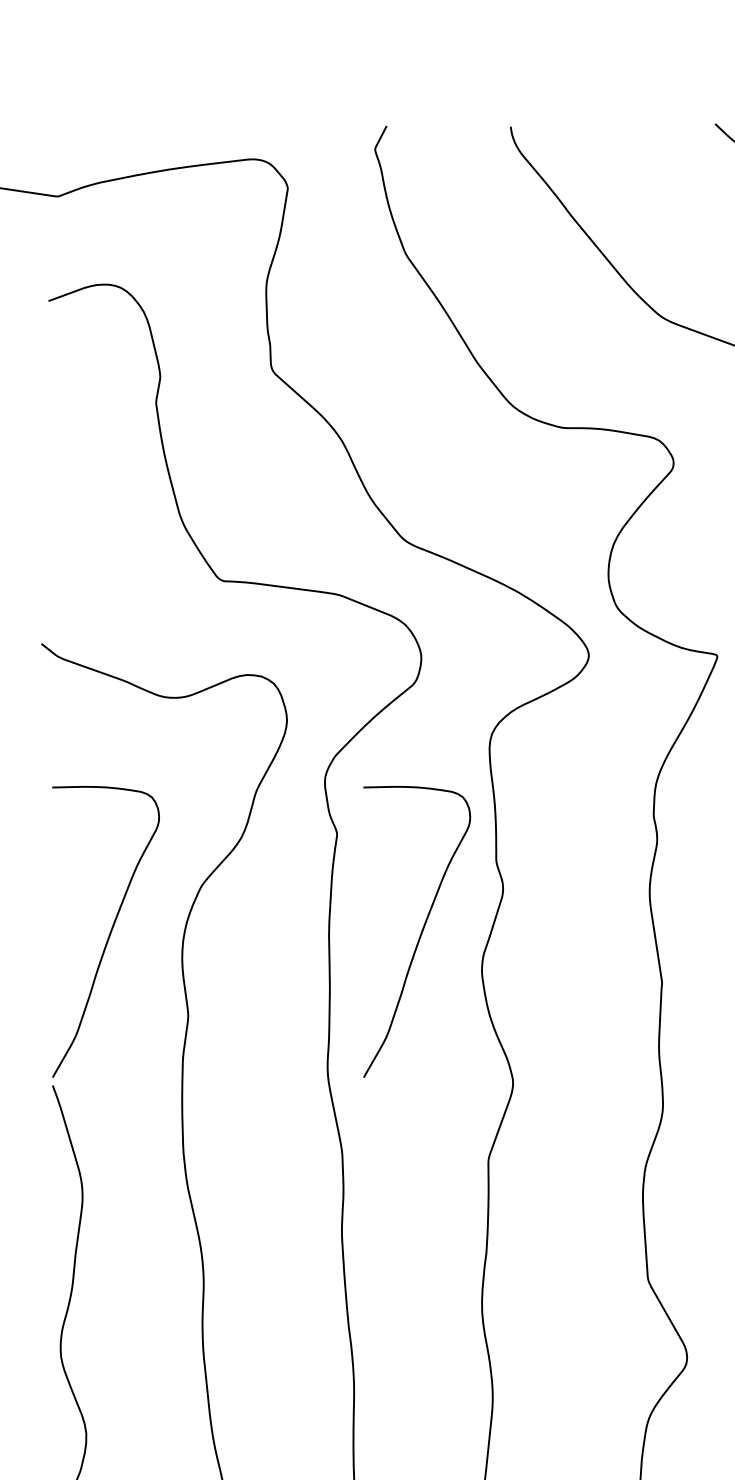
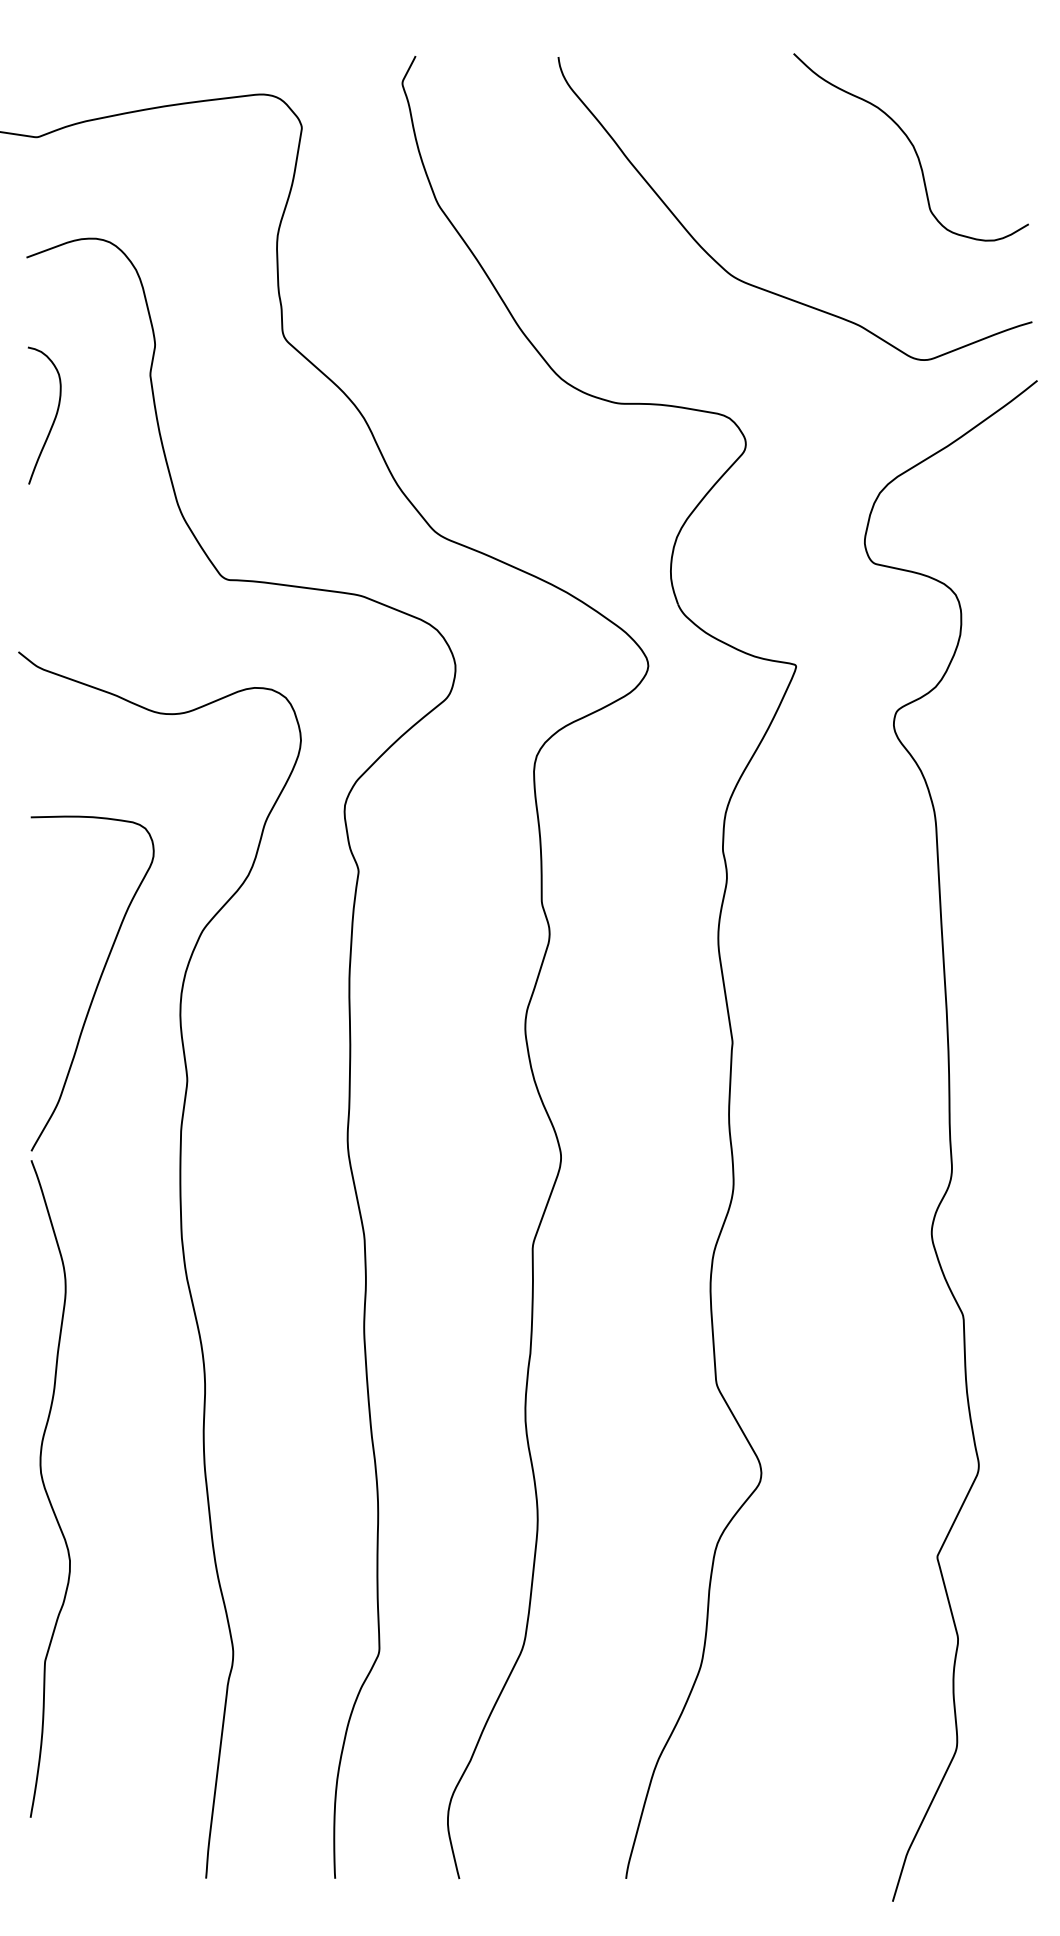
curve: (71, 441) -> (53, 419), added
curve: (420, 933) -> (454, 985), removed

